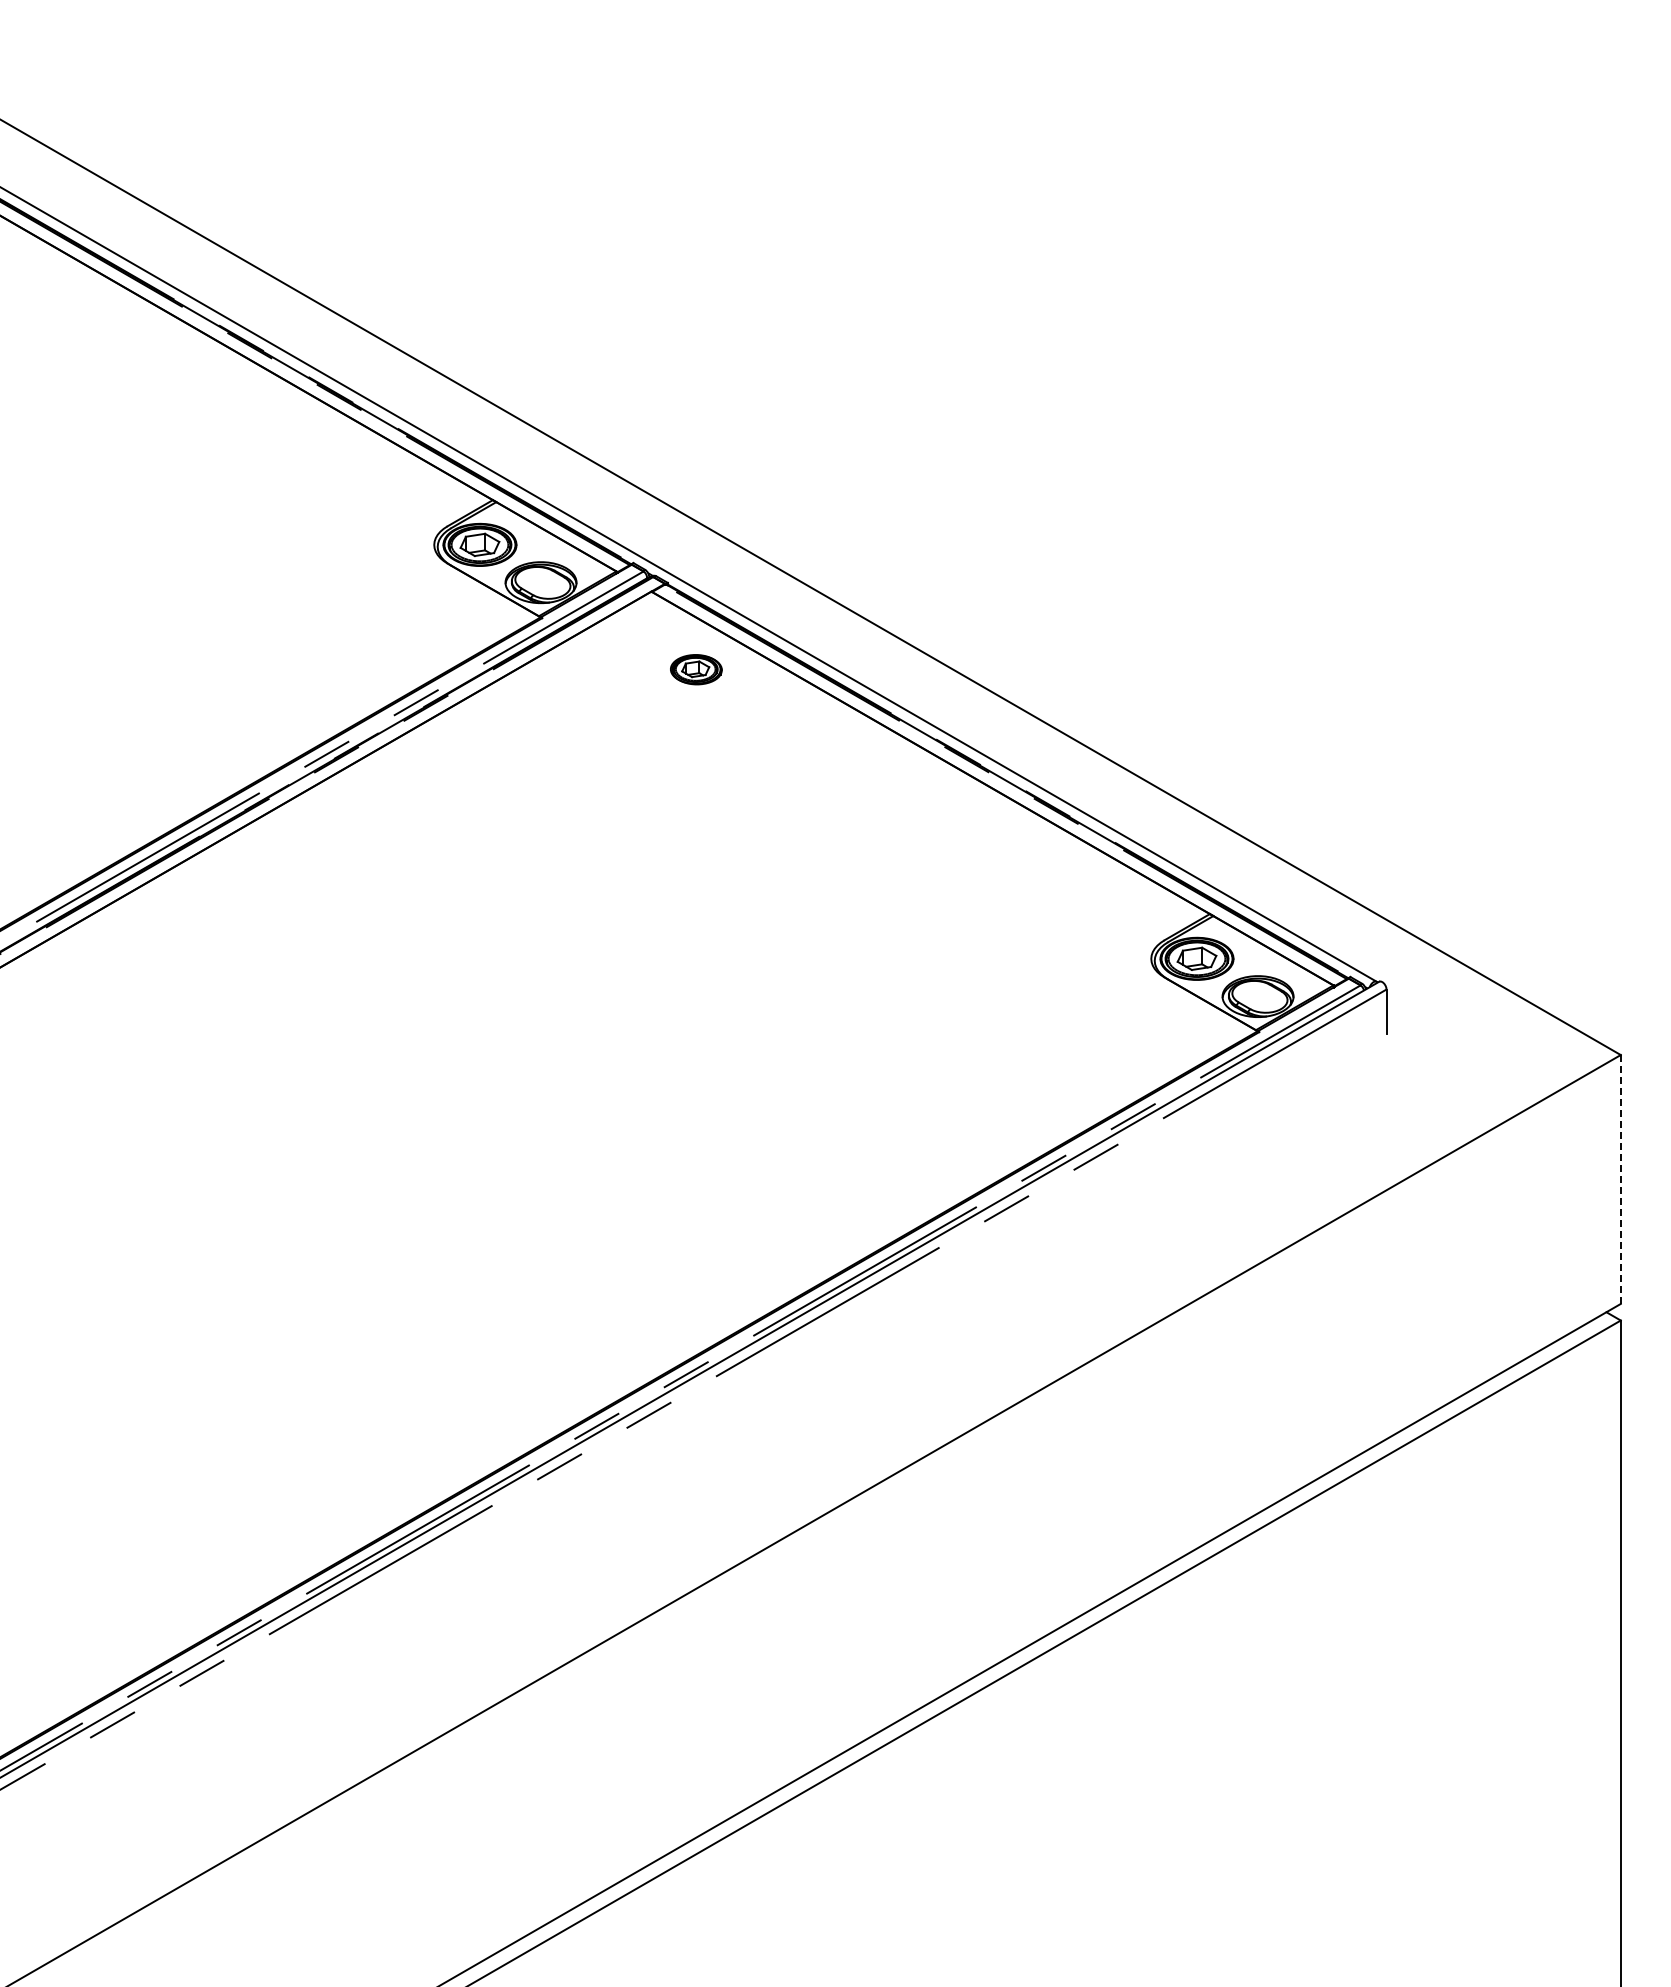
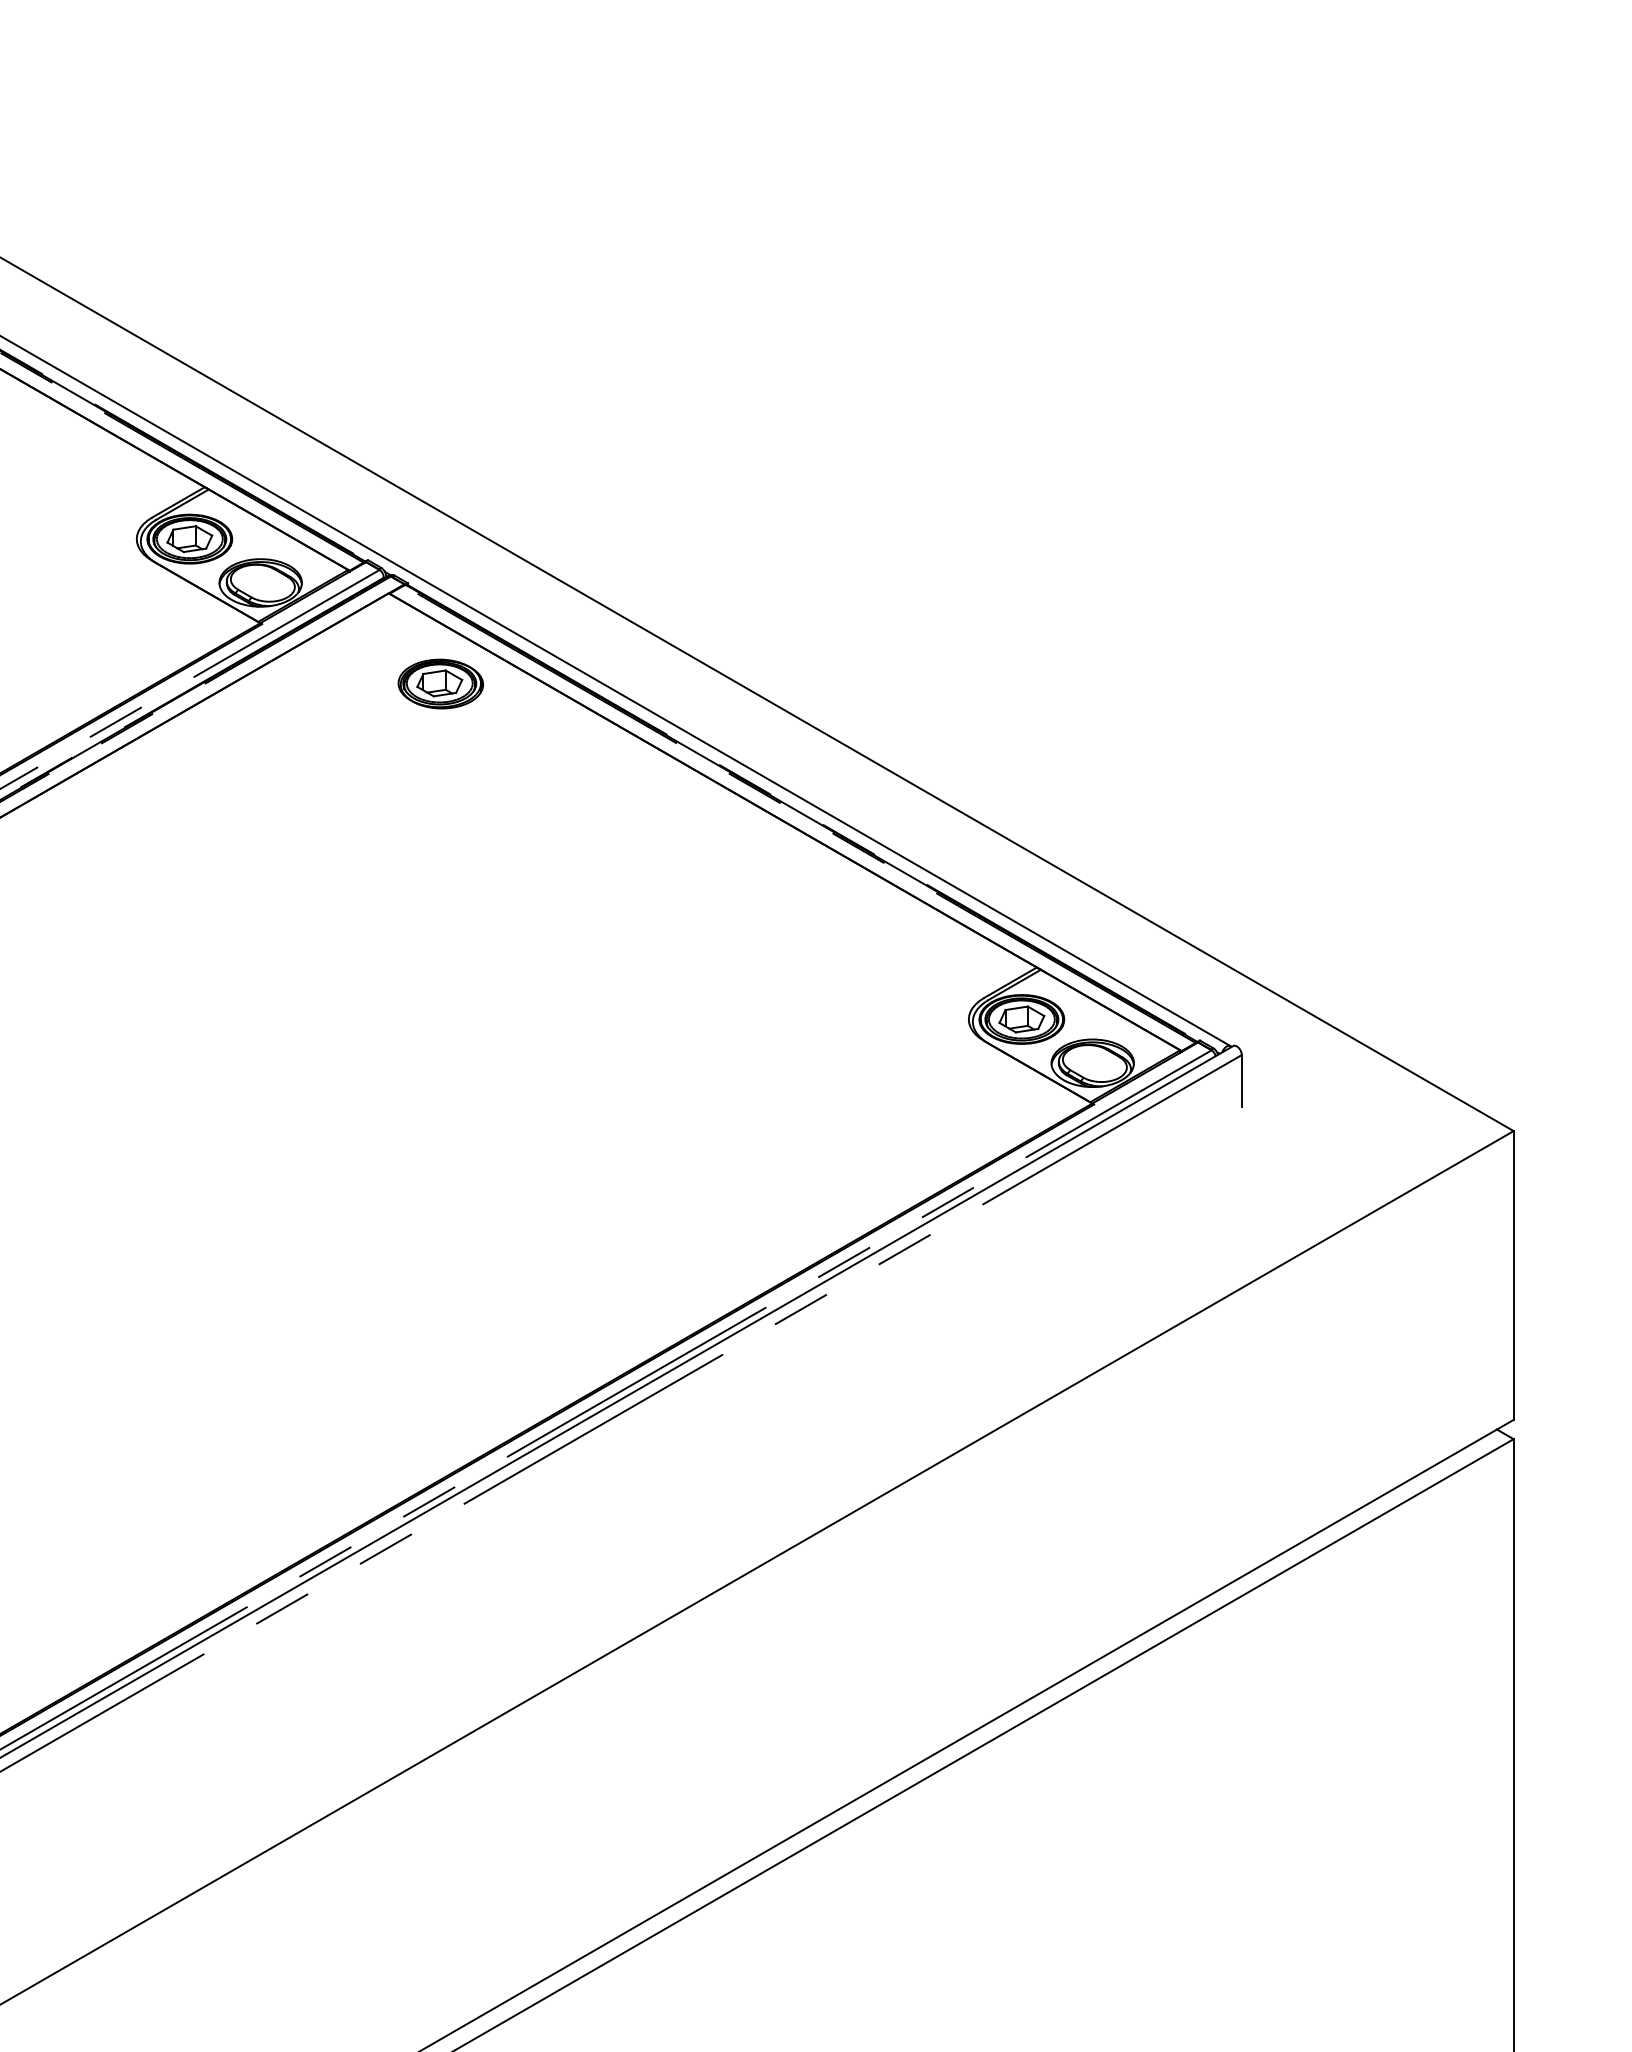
part: (696, 669) -> (441, 683), size x1.43
line: (1620, 1178) -> (1513, 1274), dashed -> solid

